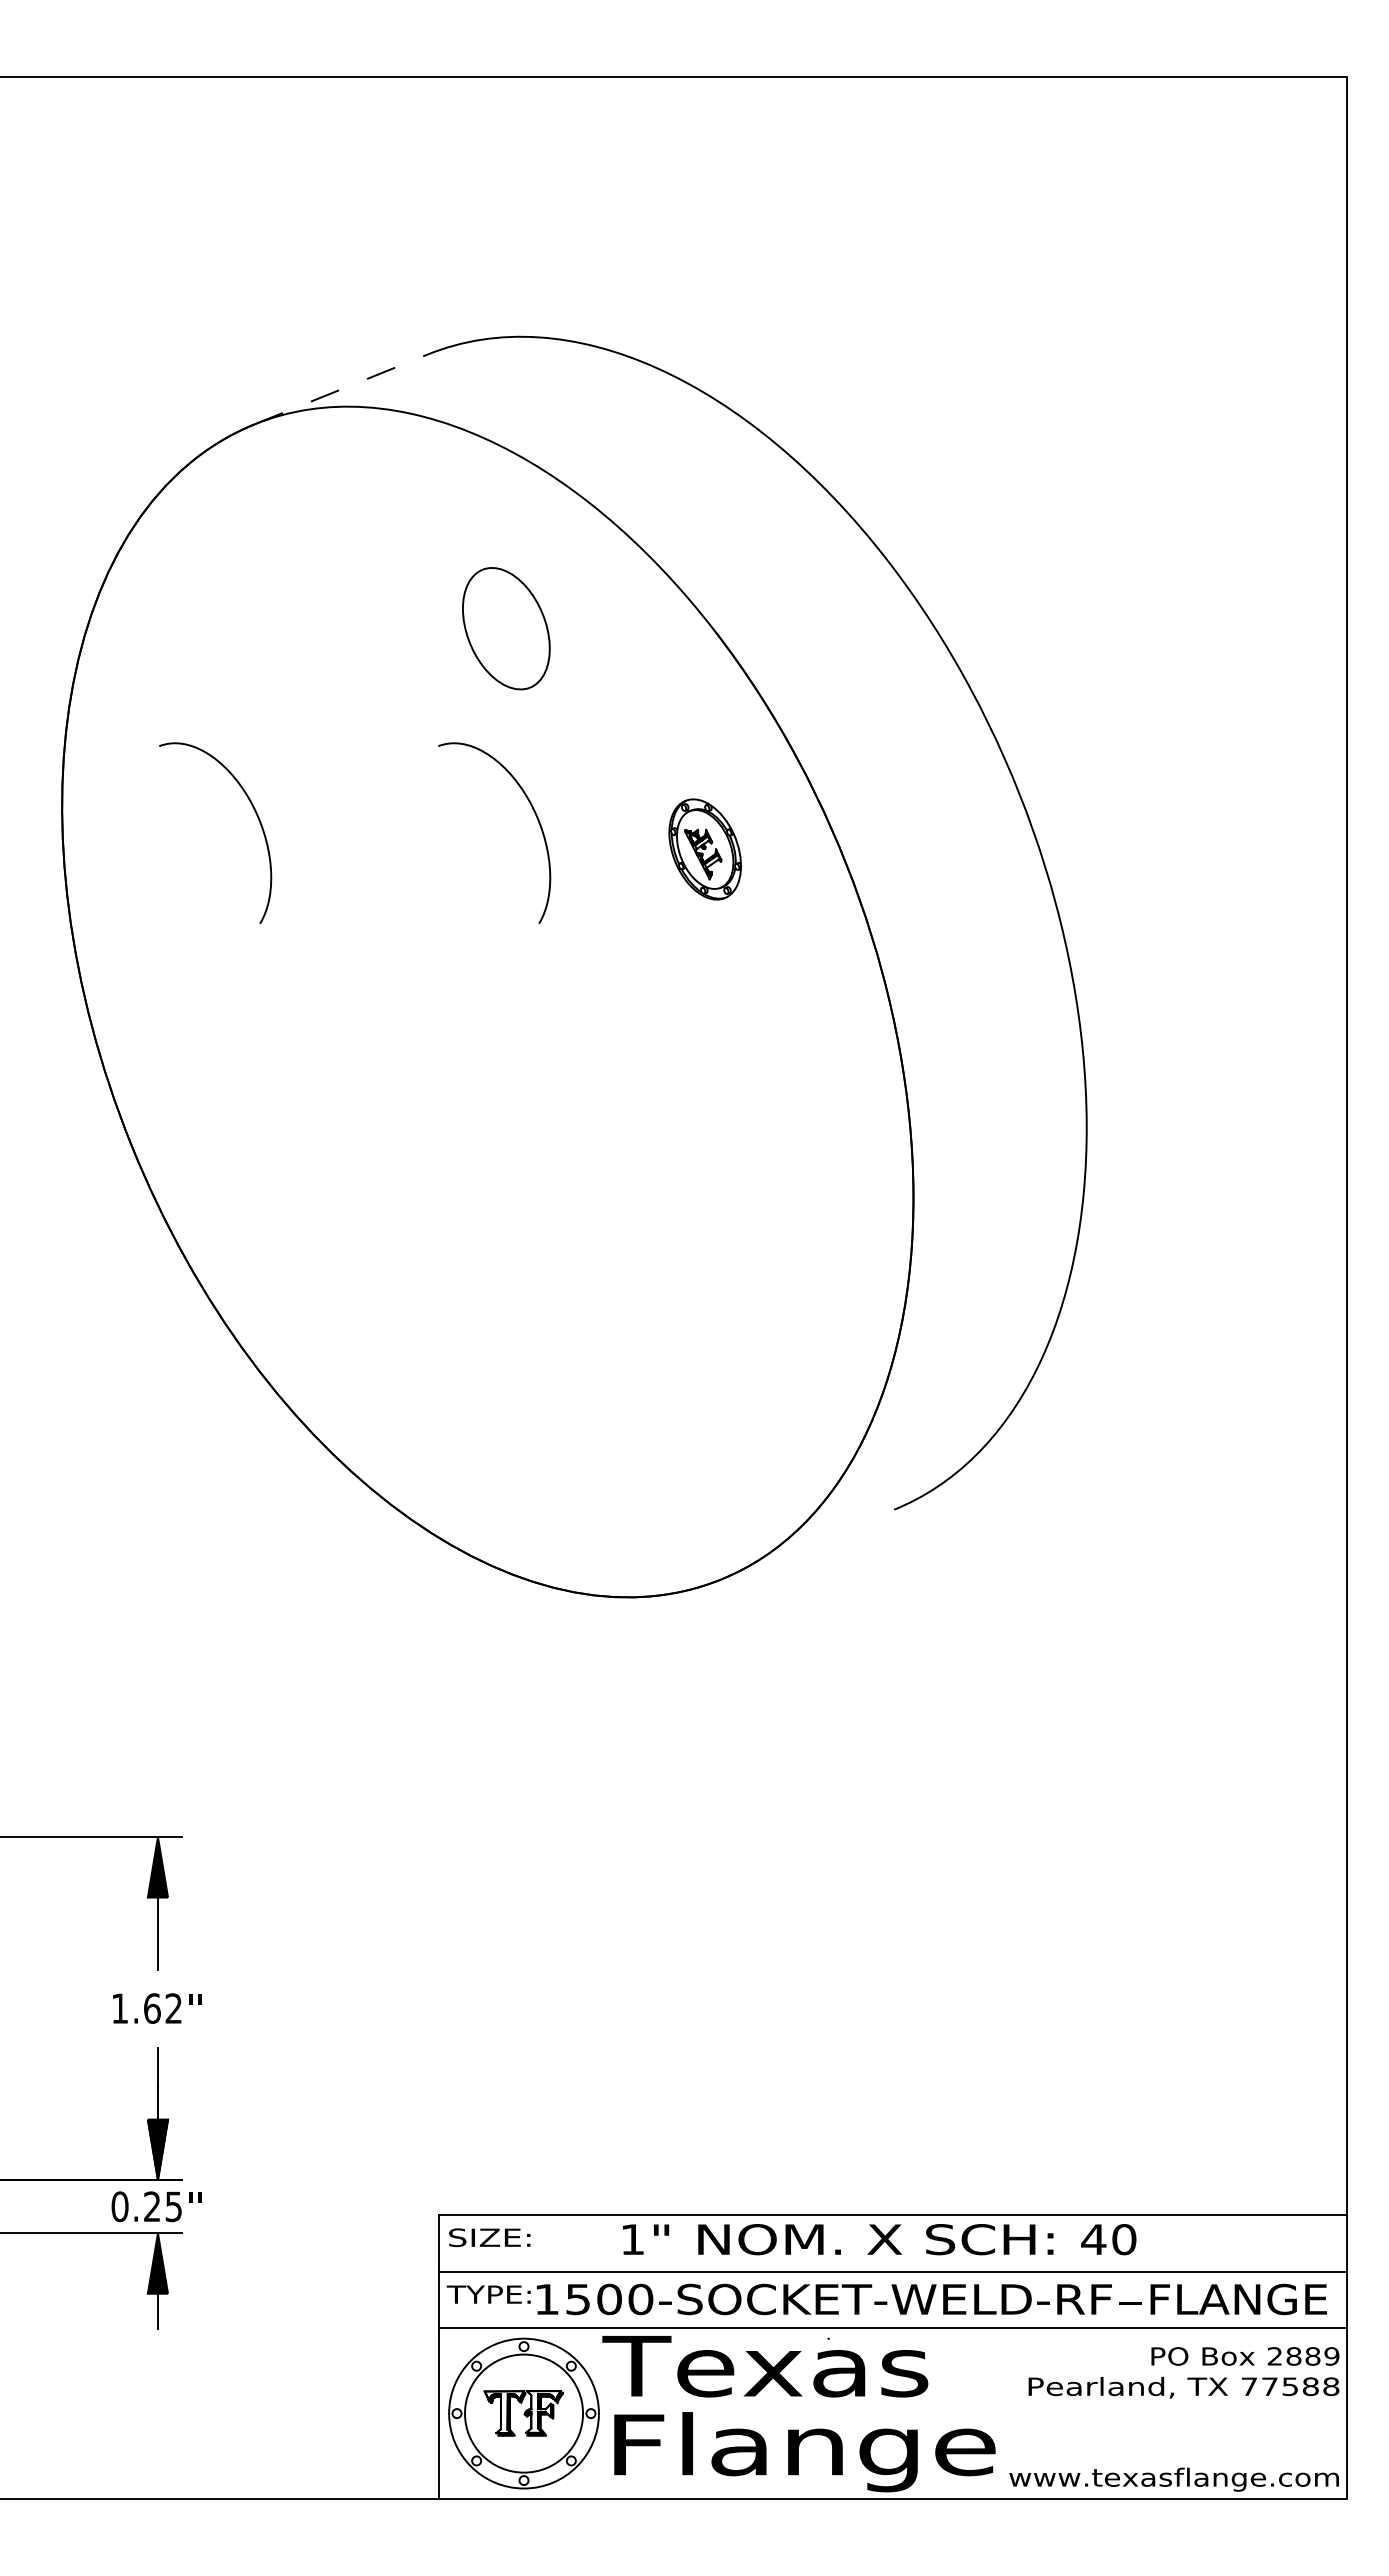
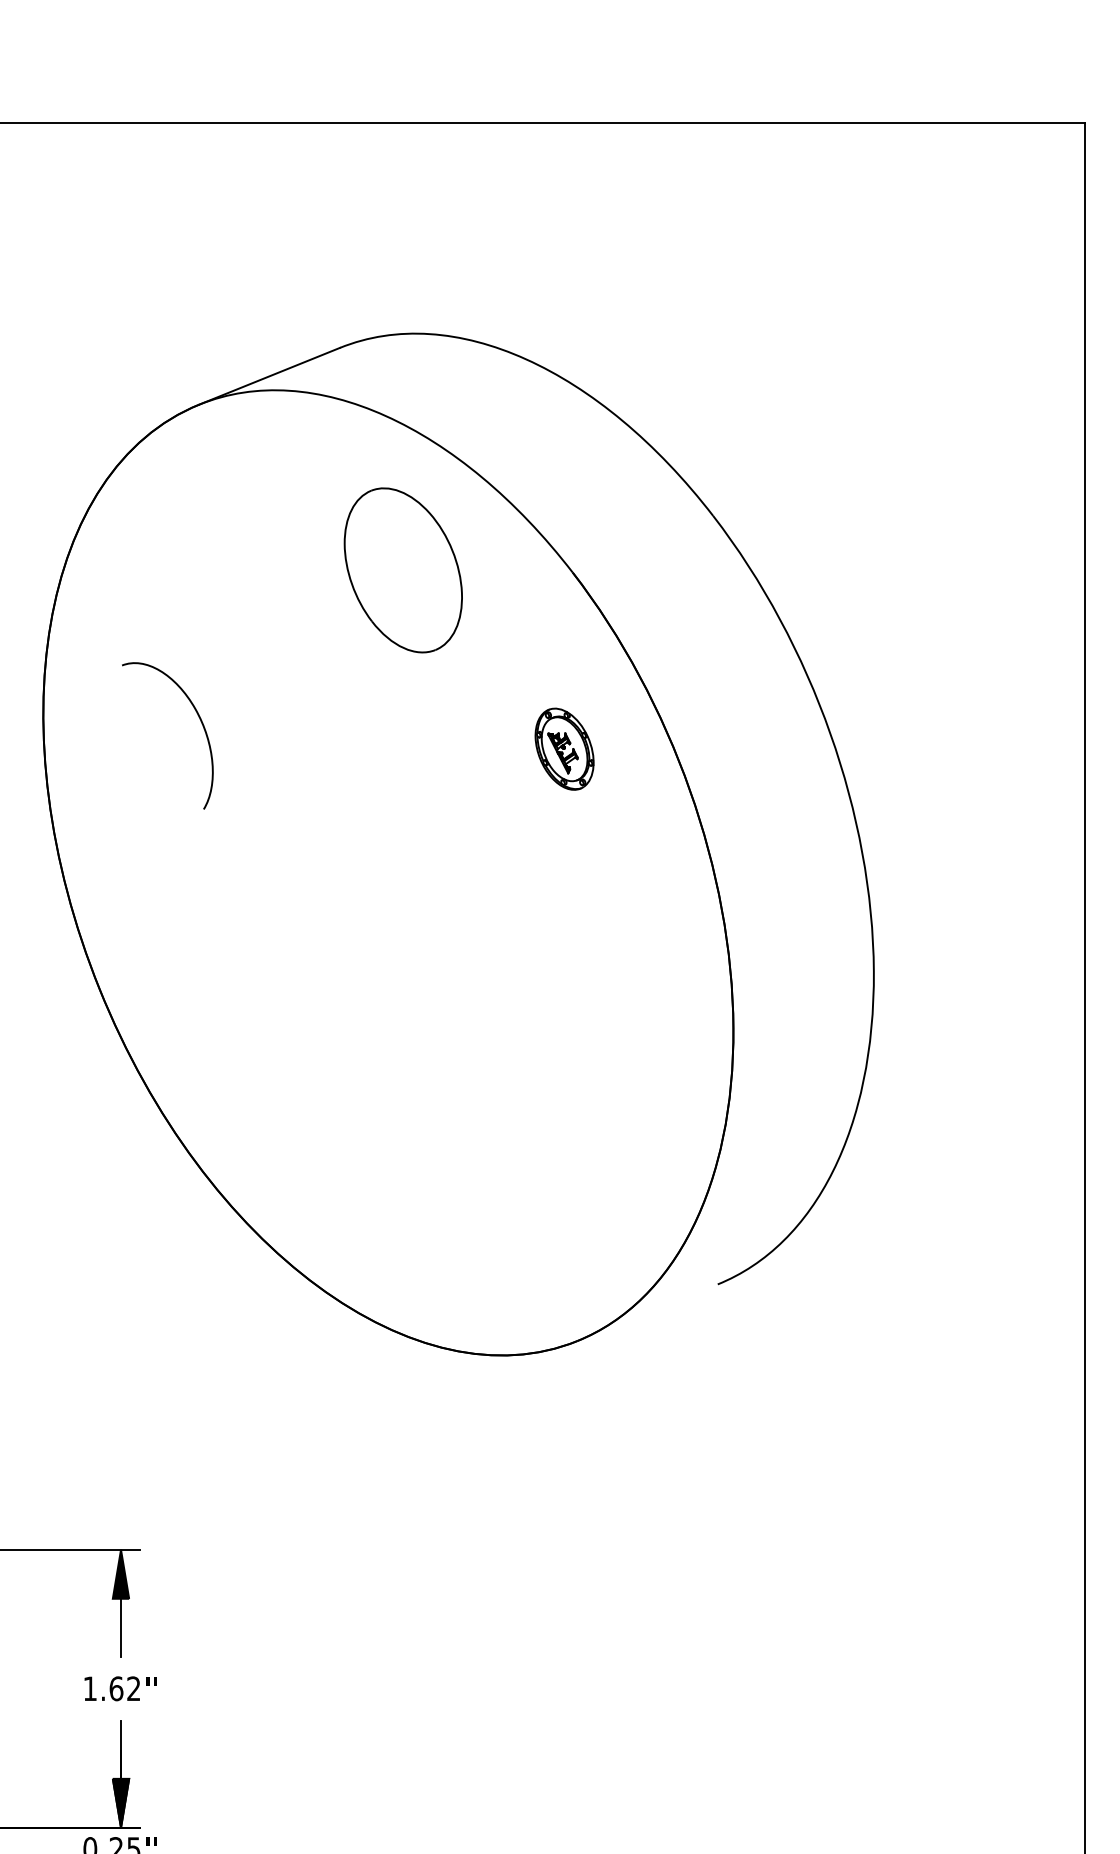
line: (341, 389) -> (269, 376), dashed -> solid
part: (506, 628) -> (403, 570), size x1.67
curve: (535, 816) -> (427, 722), removed

